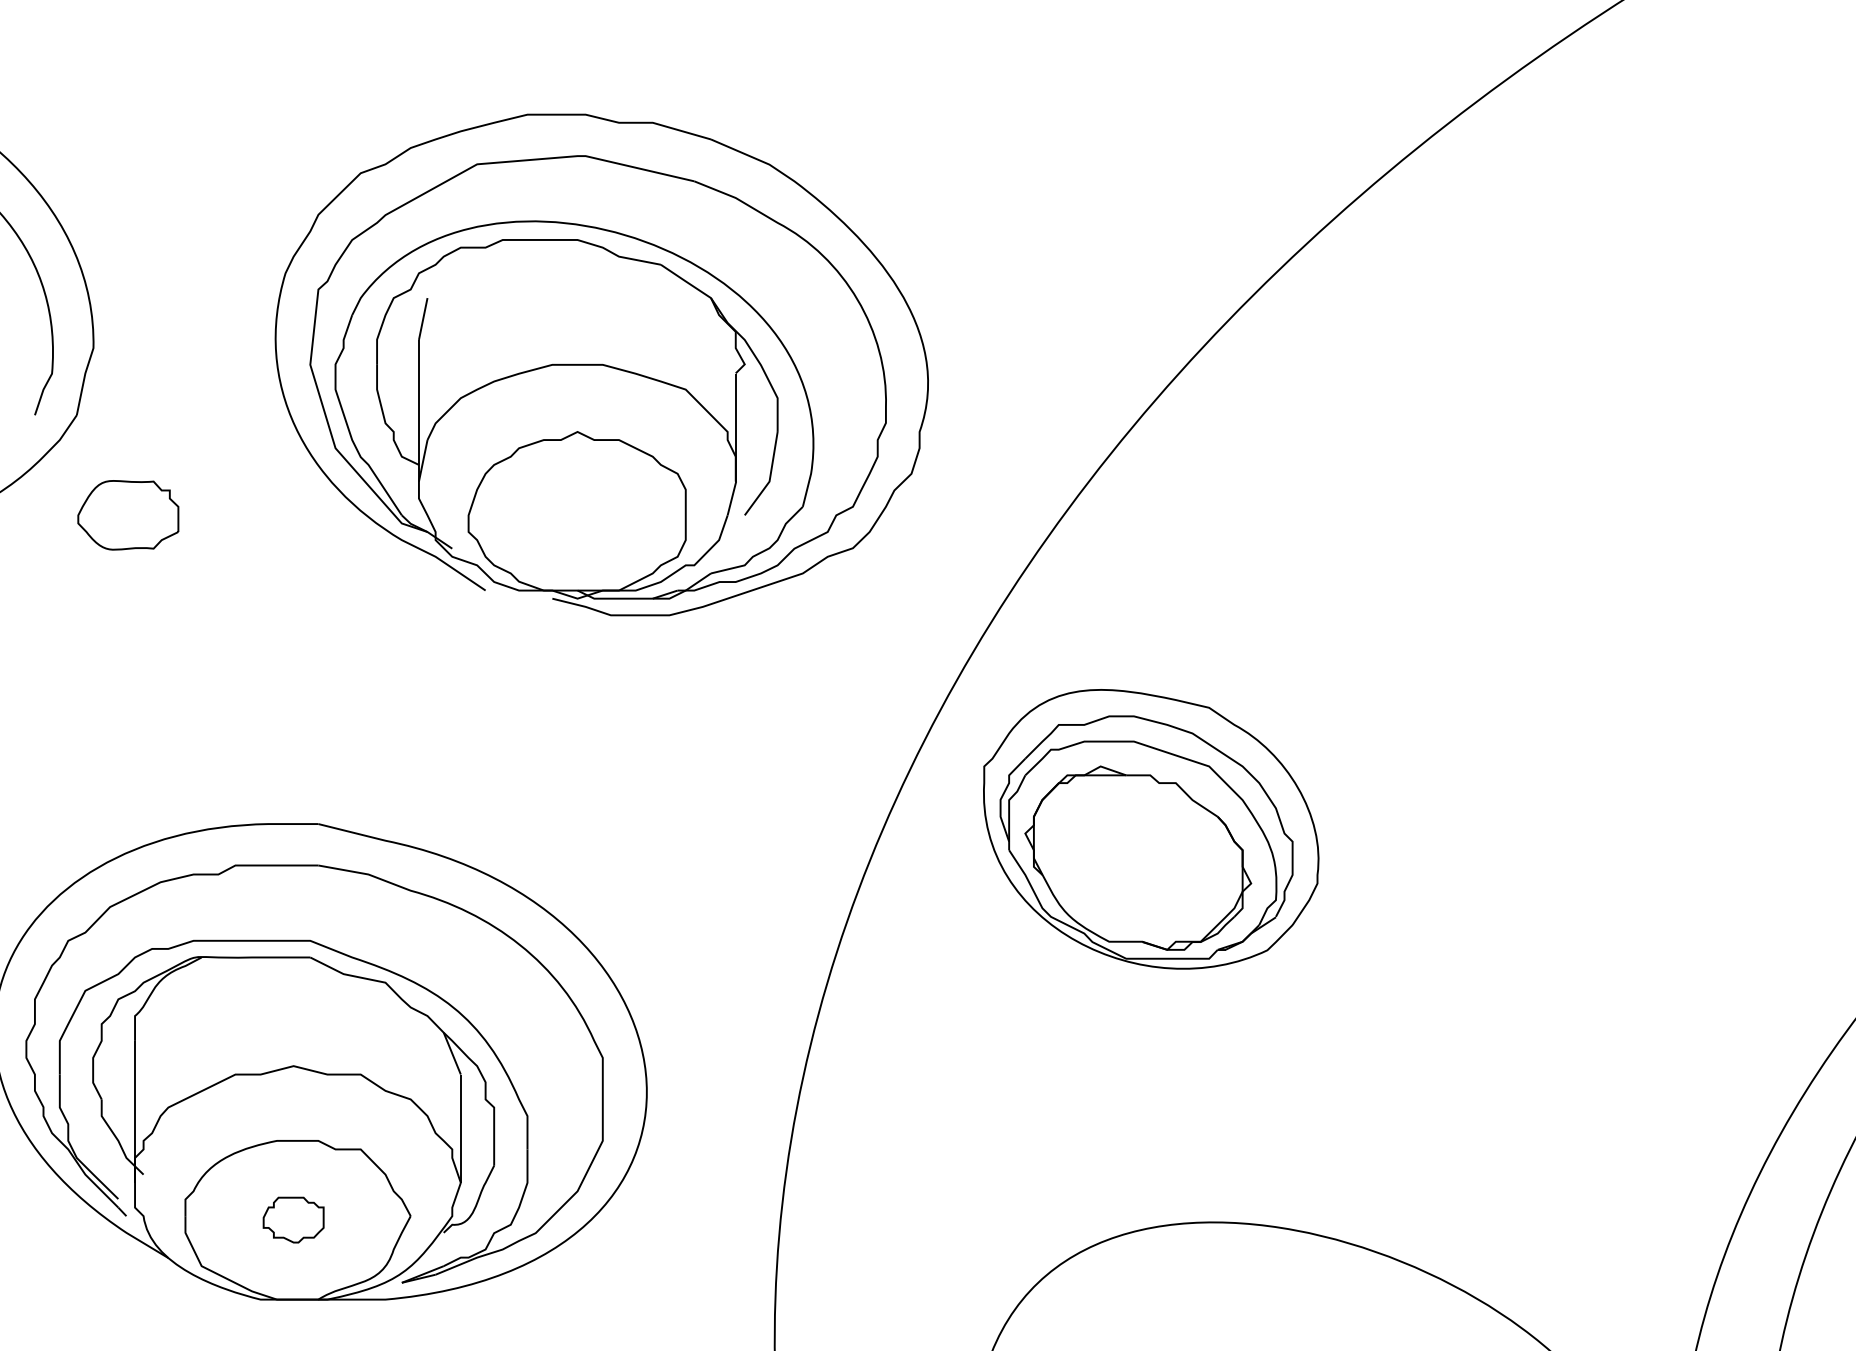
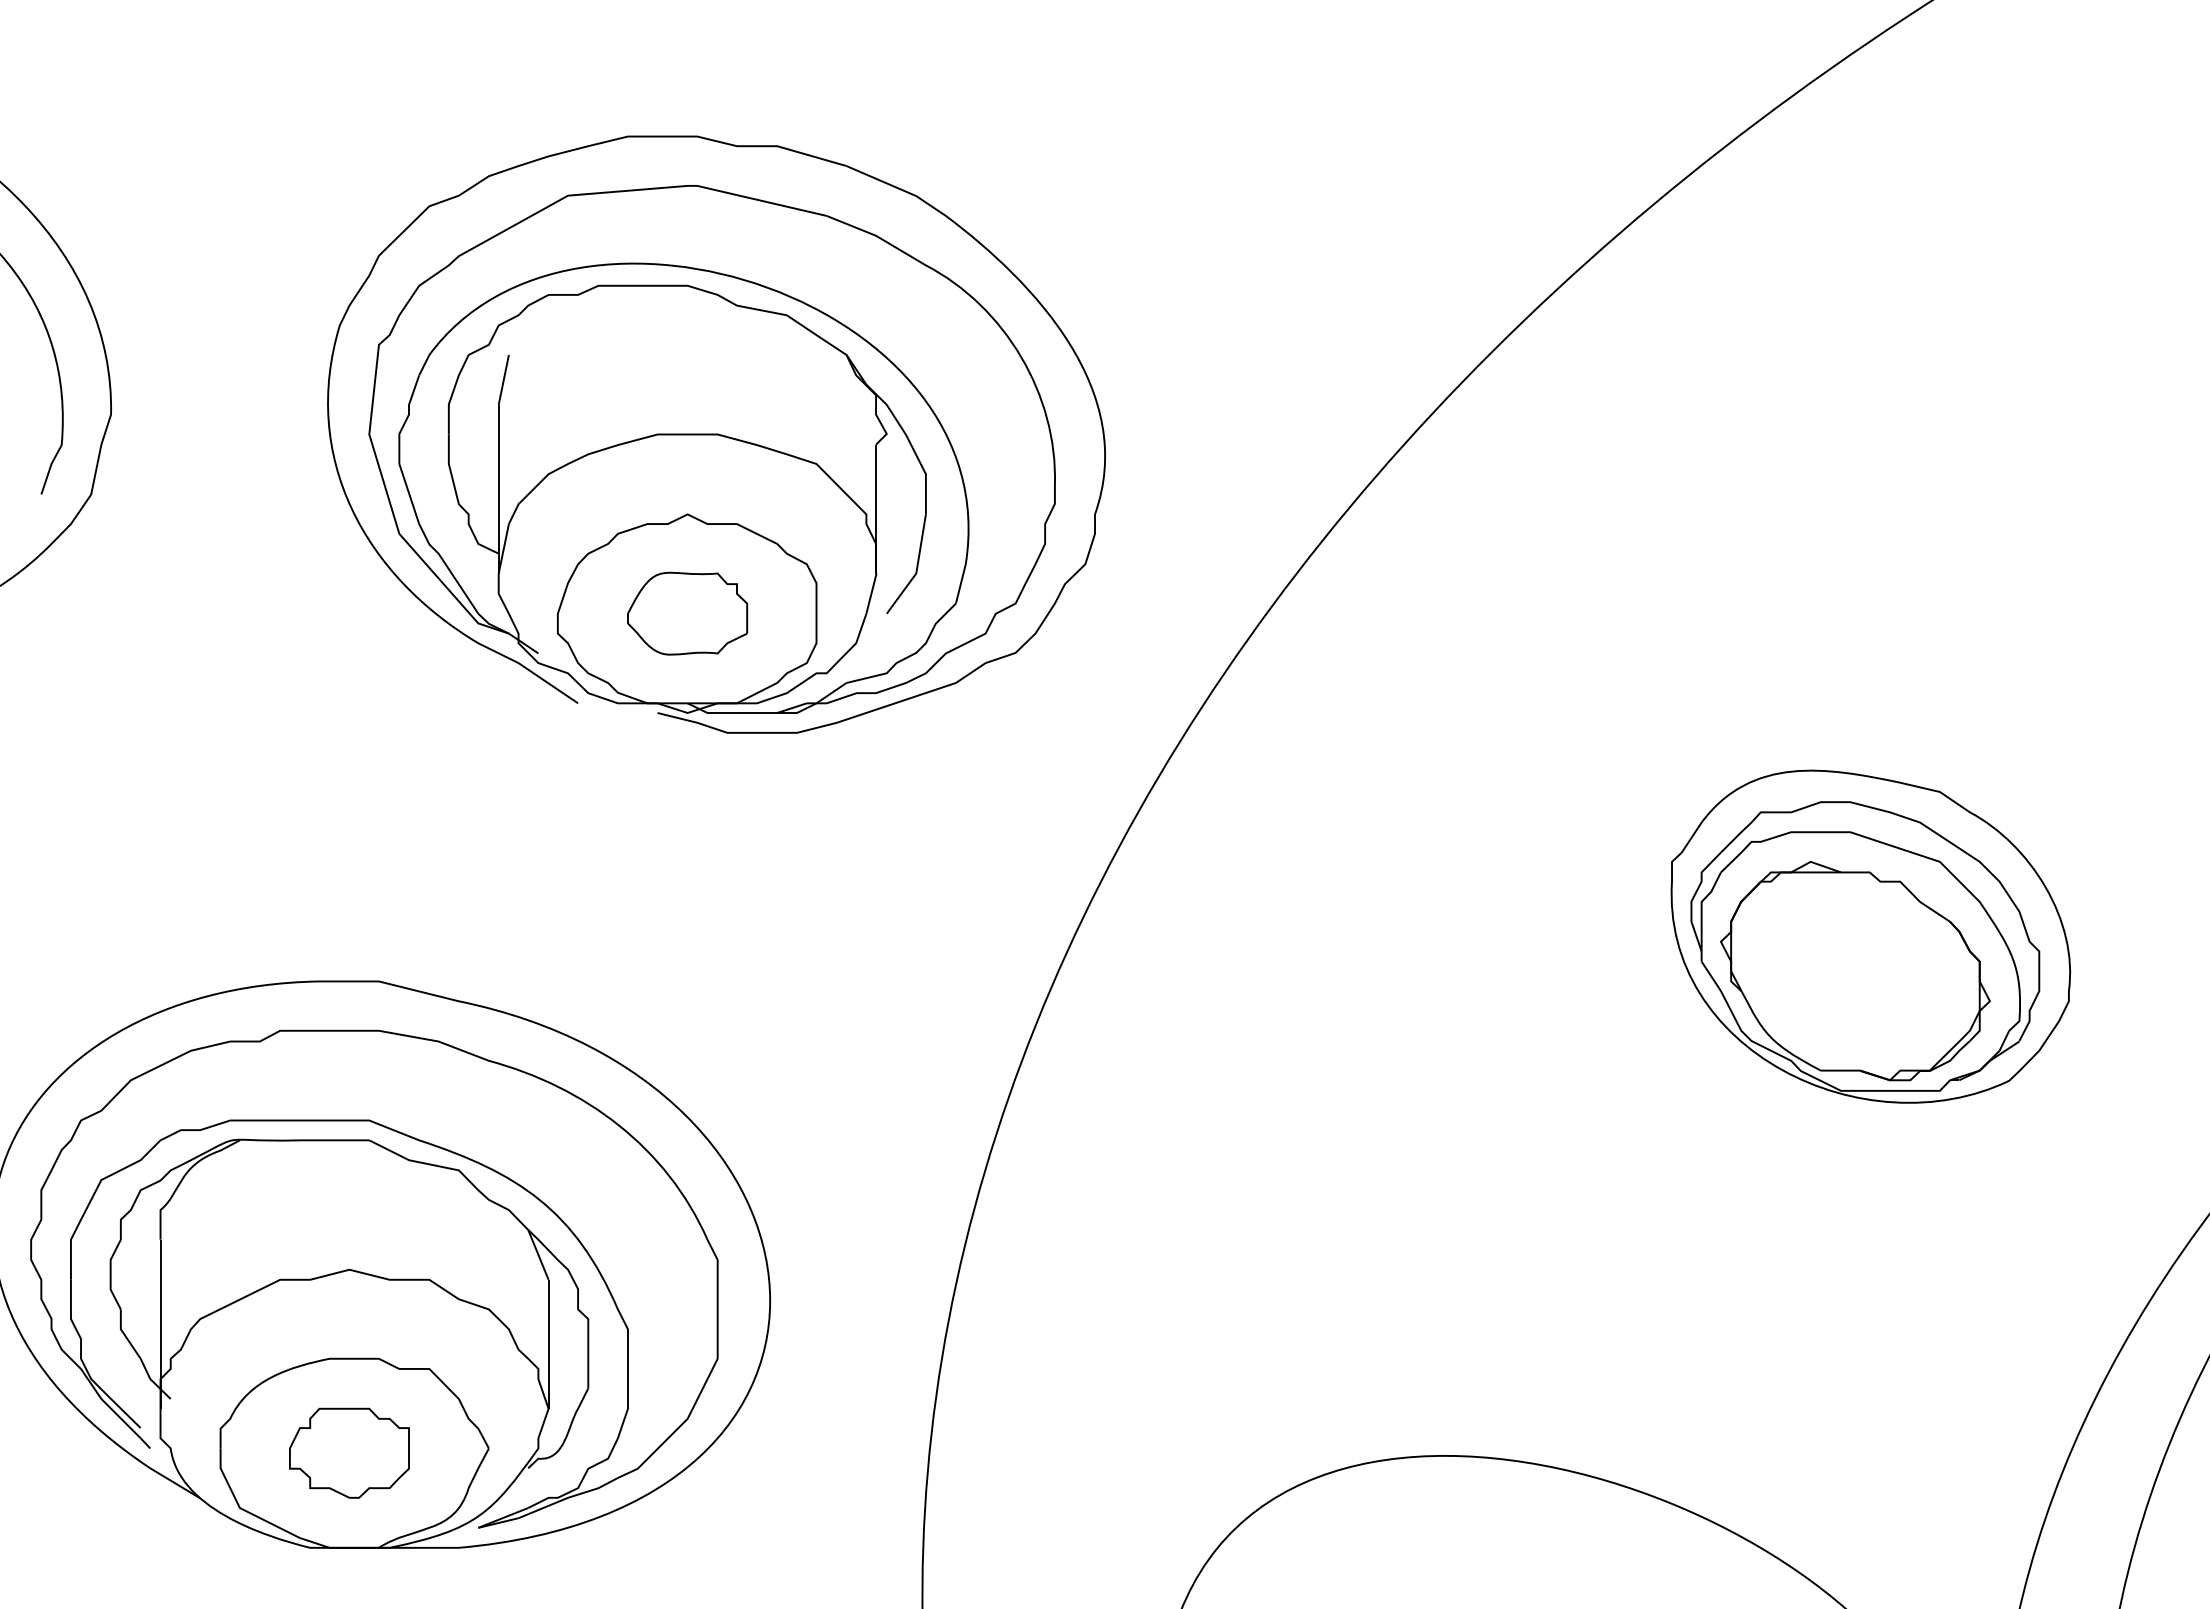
part: (128, 515) -> (687, 613), moved
part: (1150, 829) -> (1870, 936), moved
part: (293, 1219) -> (349, 1452), size x1.67

